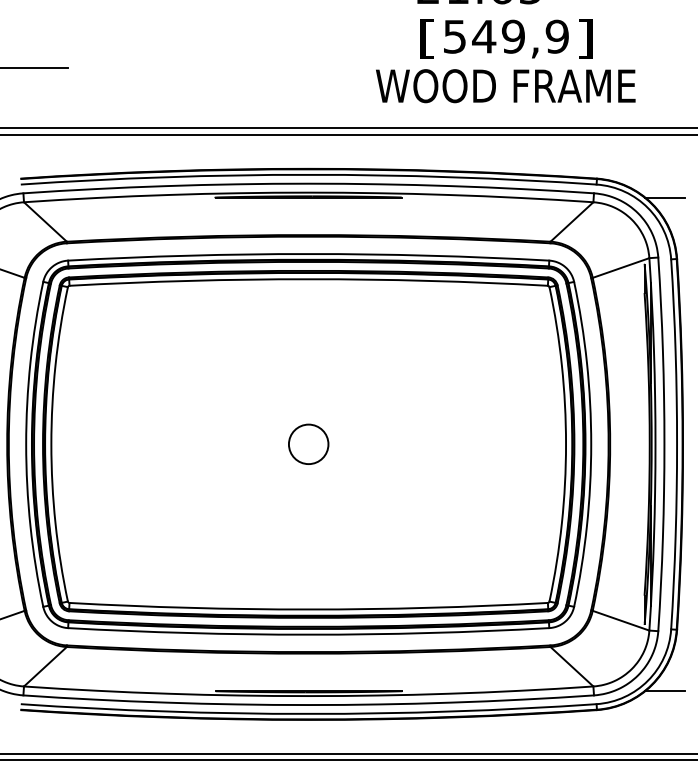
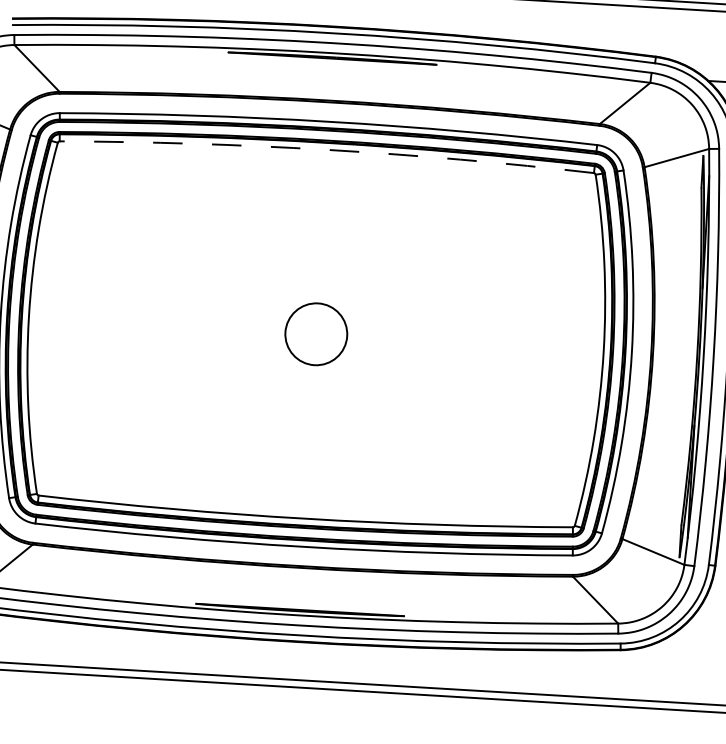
arc: (308, 279) -> (327, 150), solid -> dashed
circle: (308, 444) -> (316, 334), size x1.4
line: (664, 691) -> (697, 633), removed

